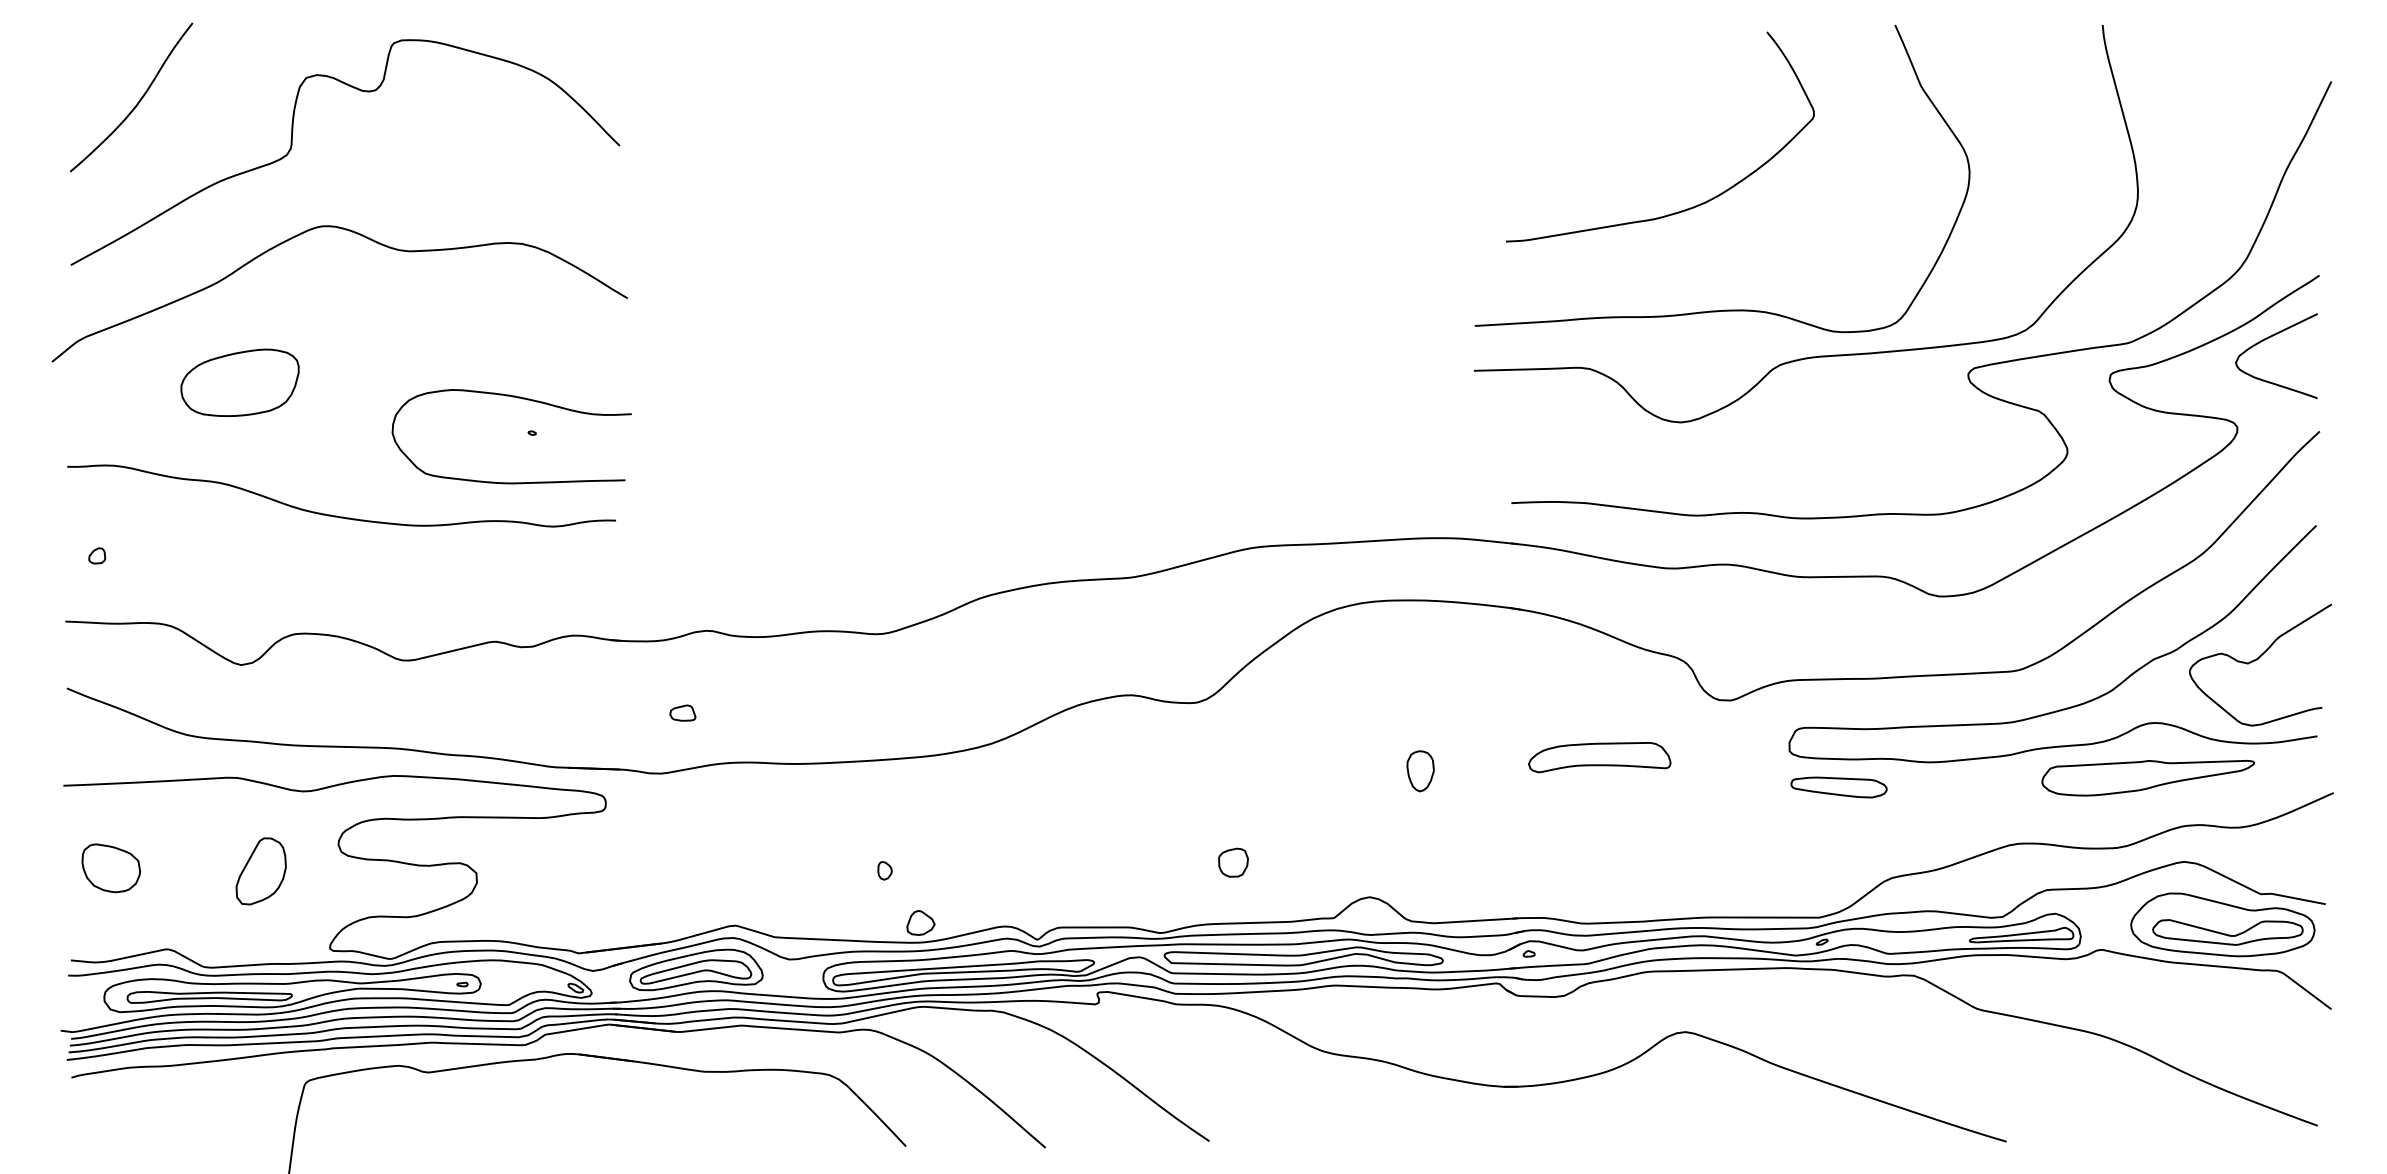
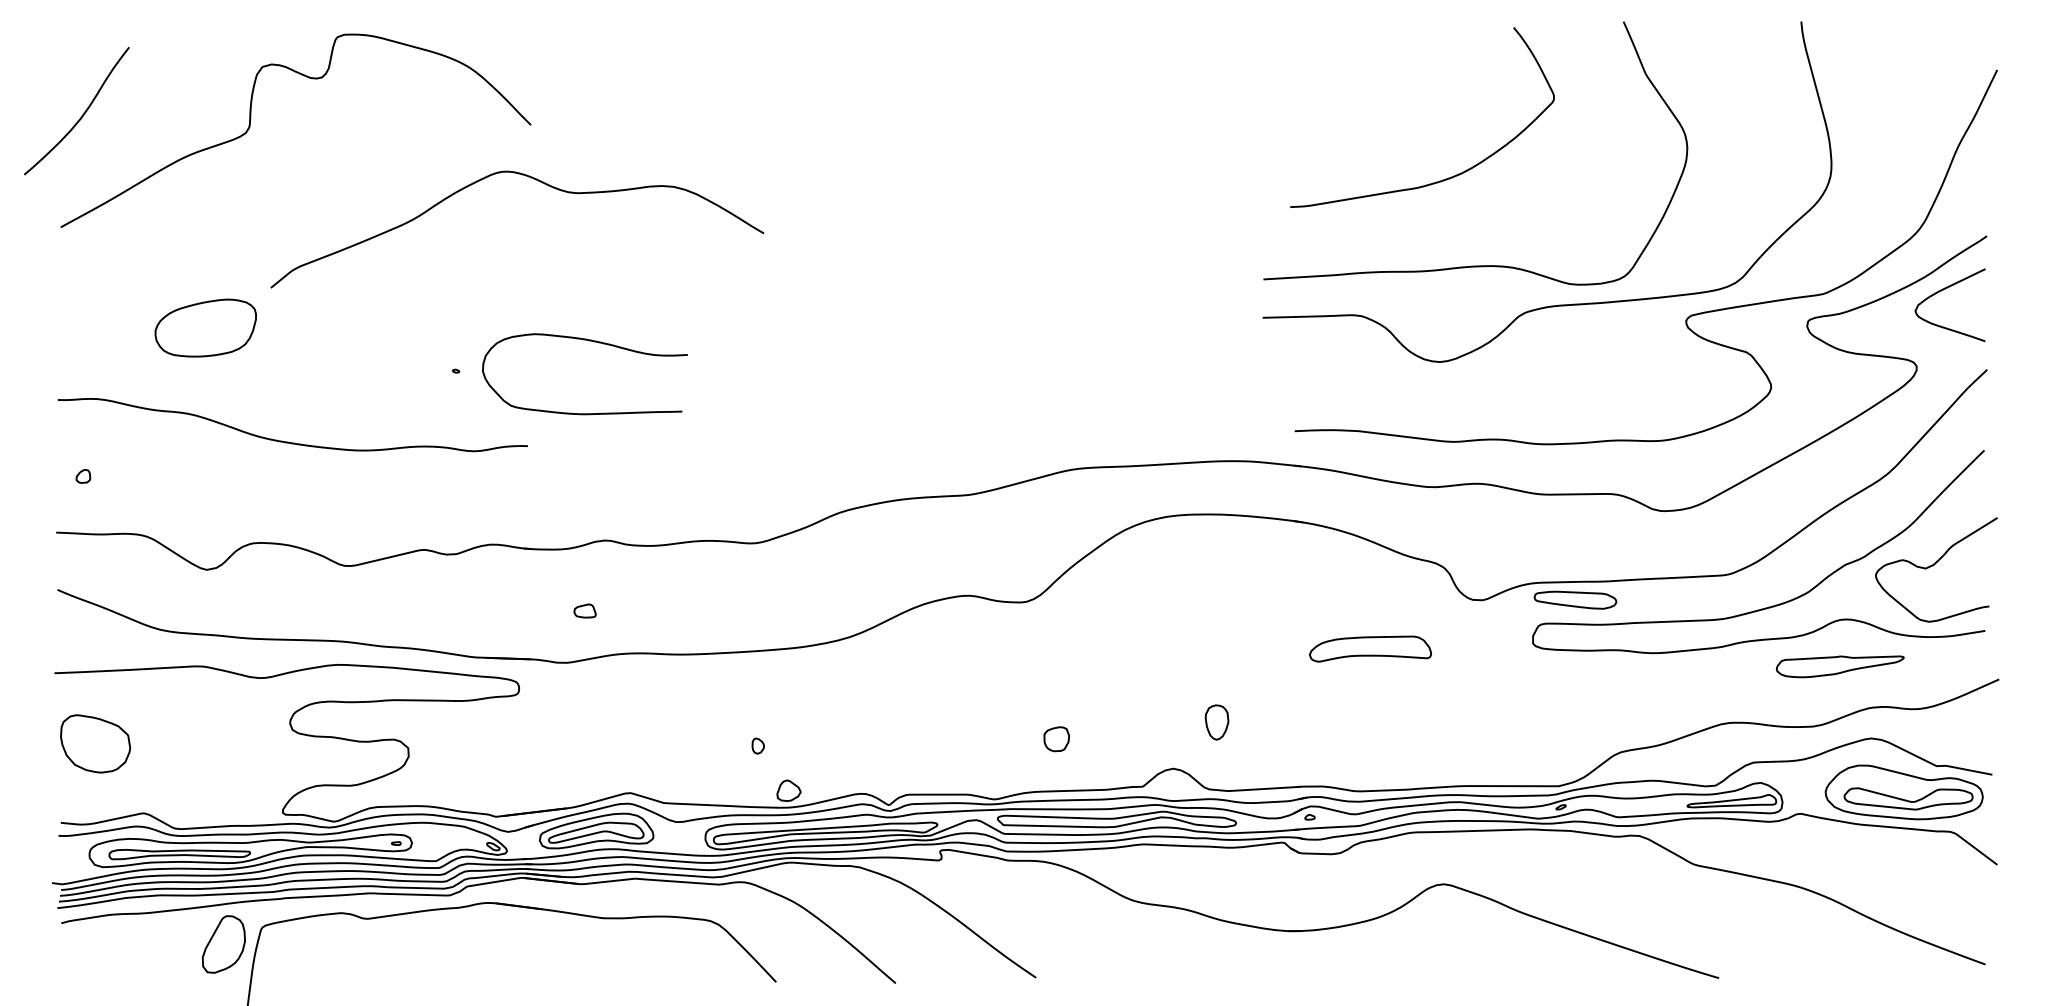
curve: (137, 102) -> (81, 115), moved
curve: (361, 236) -> (535, 180), moved
curve: (517, 398) -> (589, 341), moved
part: (1420, 771) -> (1216, 722), moved
part: (2147, 778) -> (1839, 667), size x0.7
part: (1838, 787) -> (1575, 600), moved
part: (110, 868) -> (94, 744), size x1.4
part: (260, 871) -> (223, 944), moved

